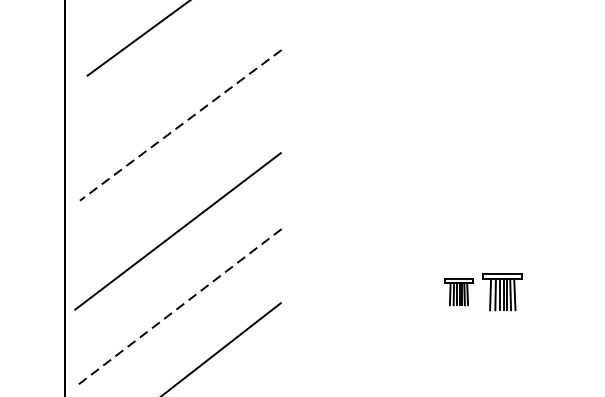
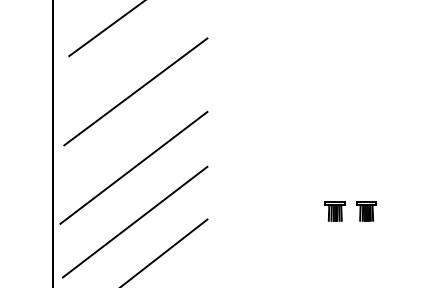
line: (180, 126) -> (135, 92), dashed -> solid
part: (502, 292) -> (366, 211), size x0.71
line: (180, 307) -> (135, 222), dashed -> solid

